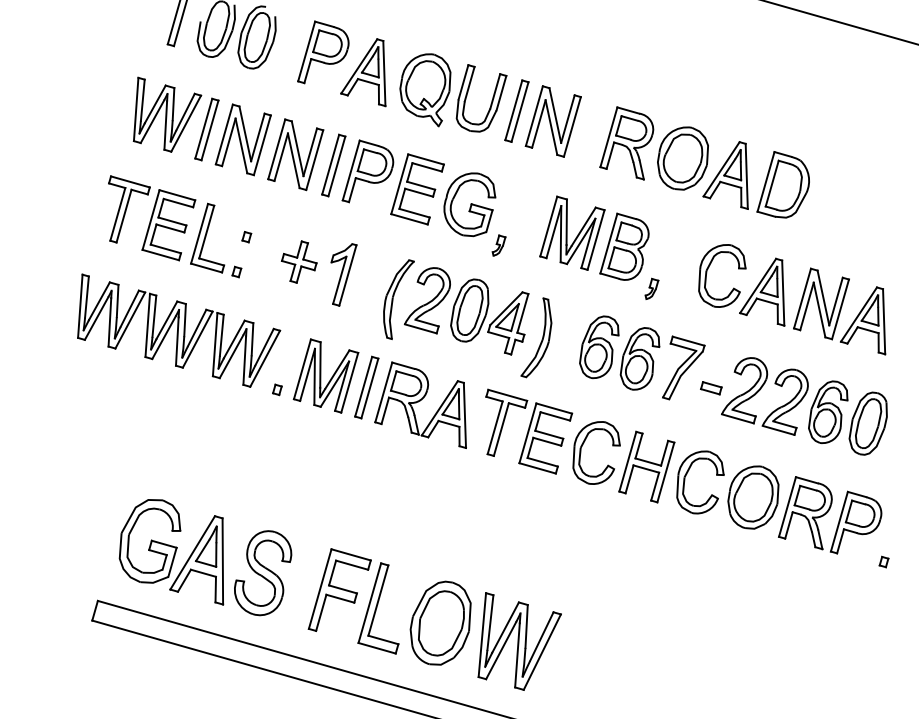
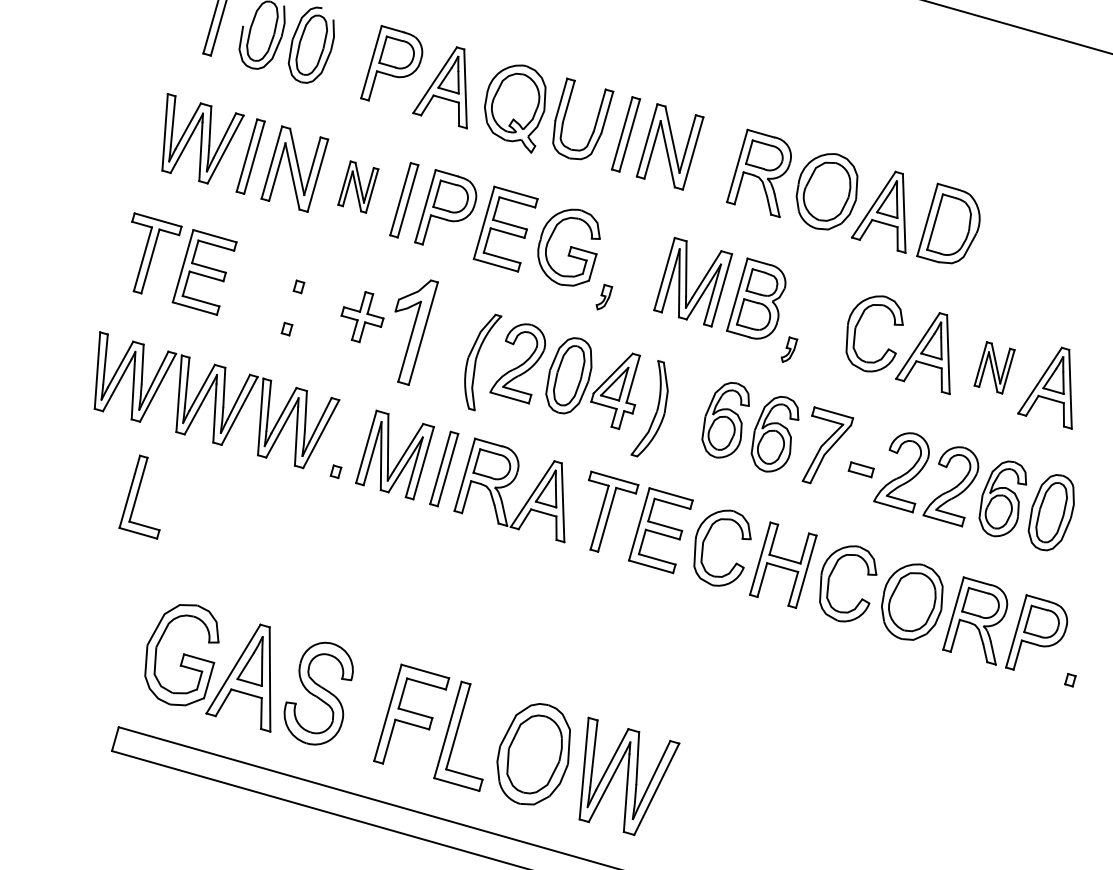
part: (295, 154) -> (358, 186), size x0.6
part: (207, 237) -> (139, 496), moved
part: (343, 274) -> (416, 332), size x1.4
part: (821, 303) -> (994, 367), size x0.6

